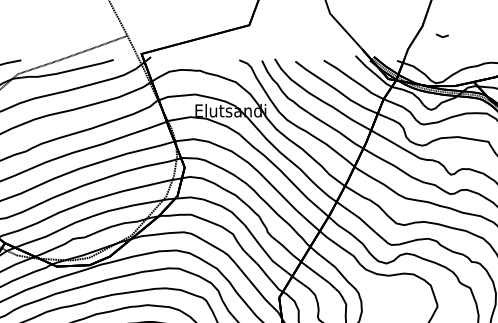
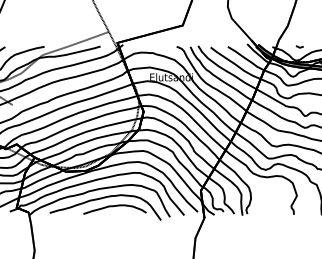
line: (441, 35) -> (299, 46), moved

